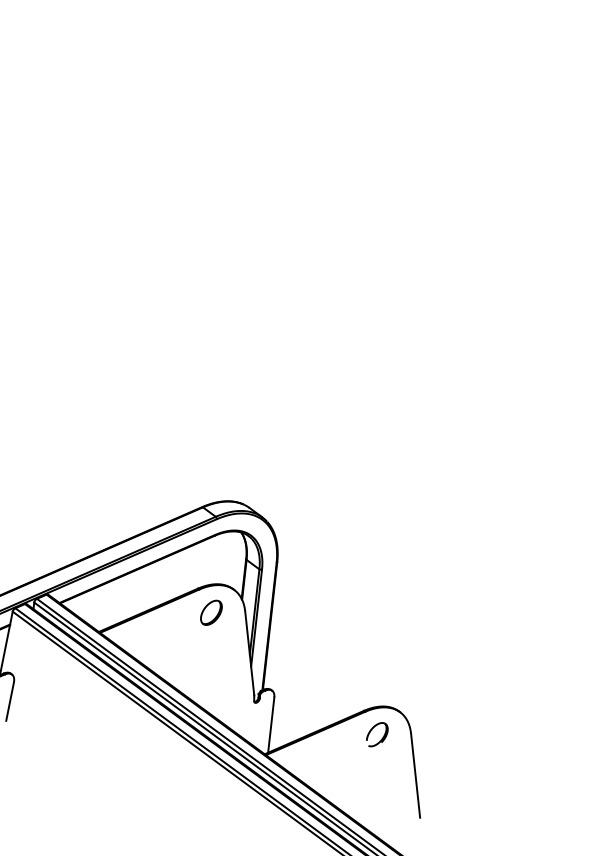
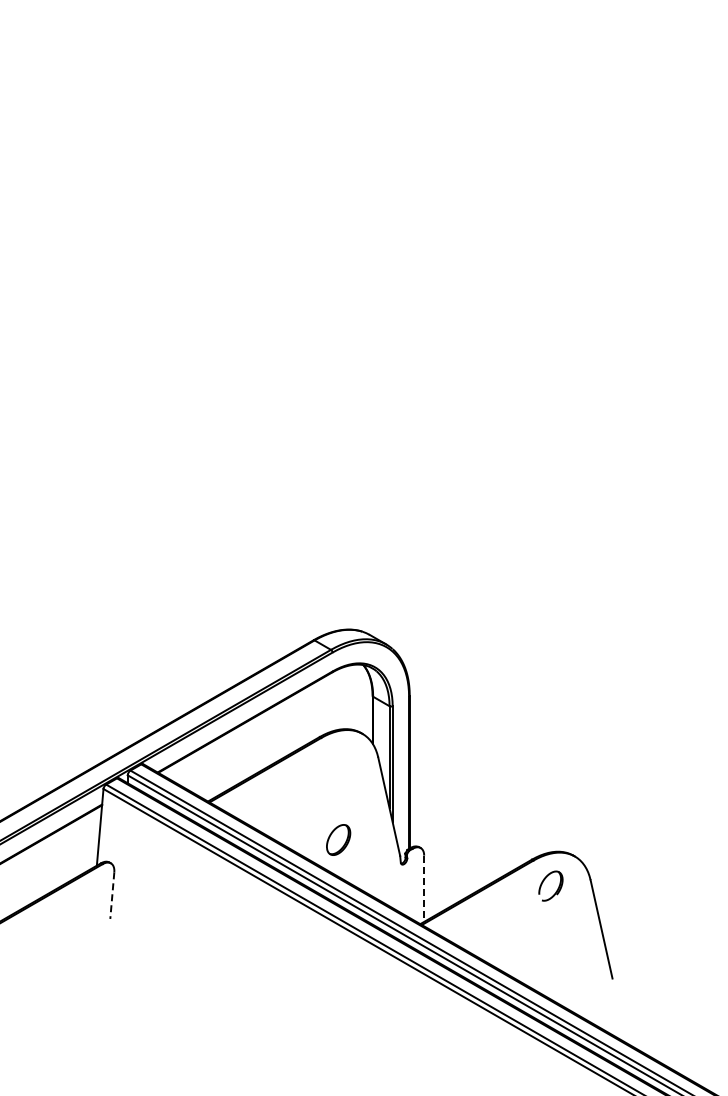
part: (211, 612) -> (338, 839), moved
line: (10, 702) -> (112, 896), solid -> dashed
line: (271, 725) -> (424, 889), solid -> dashed

